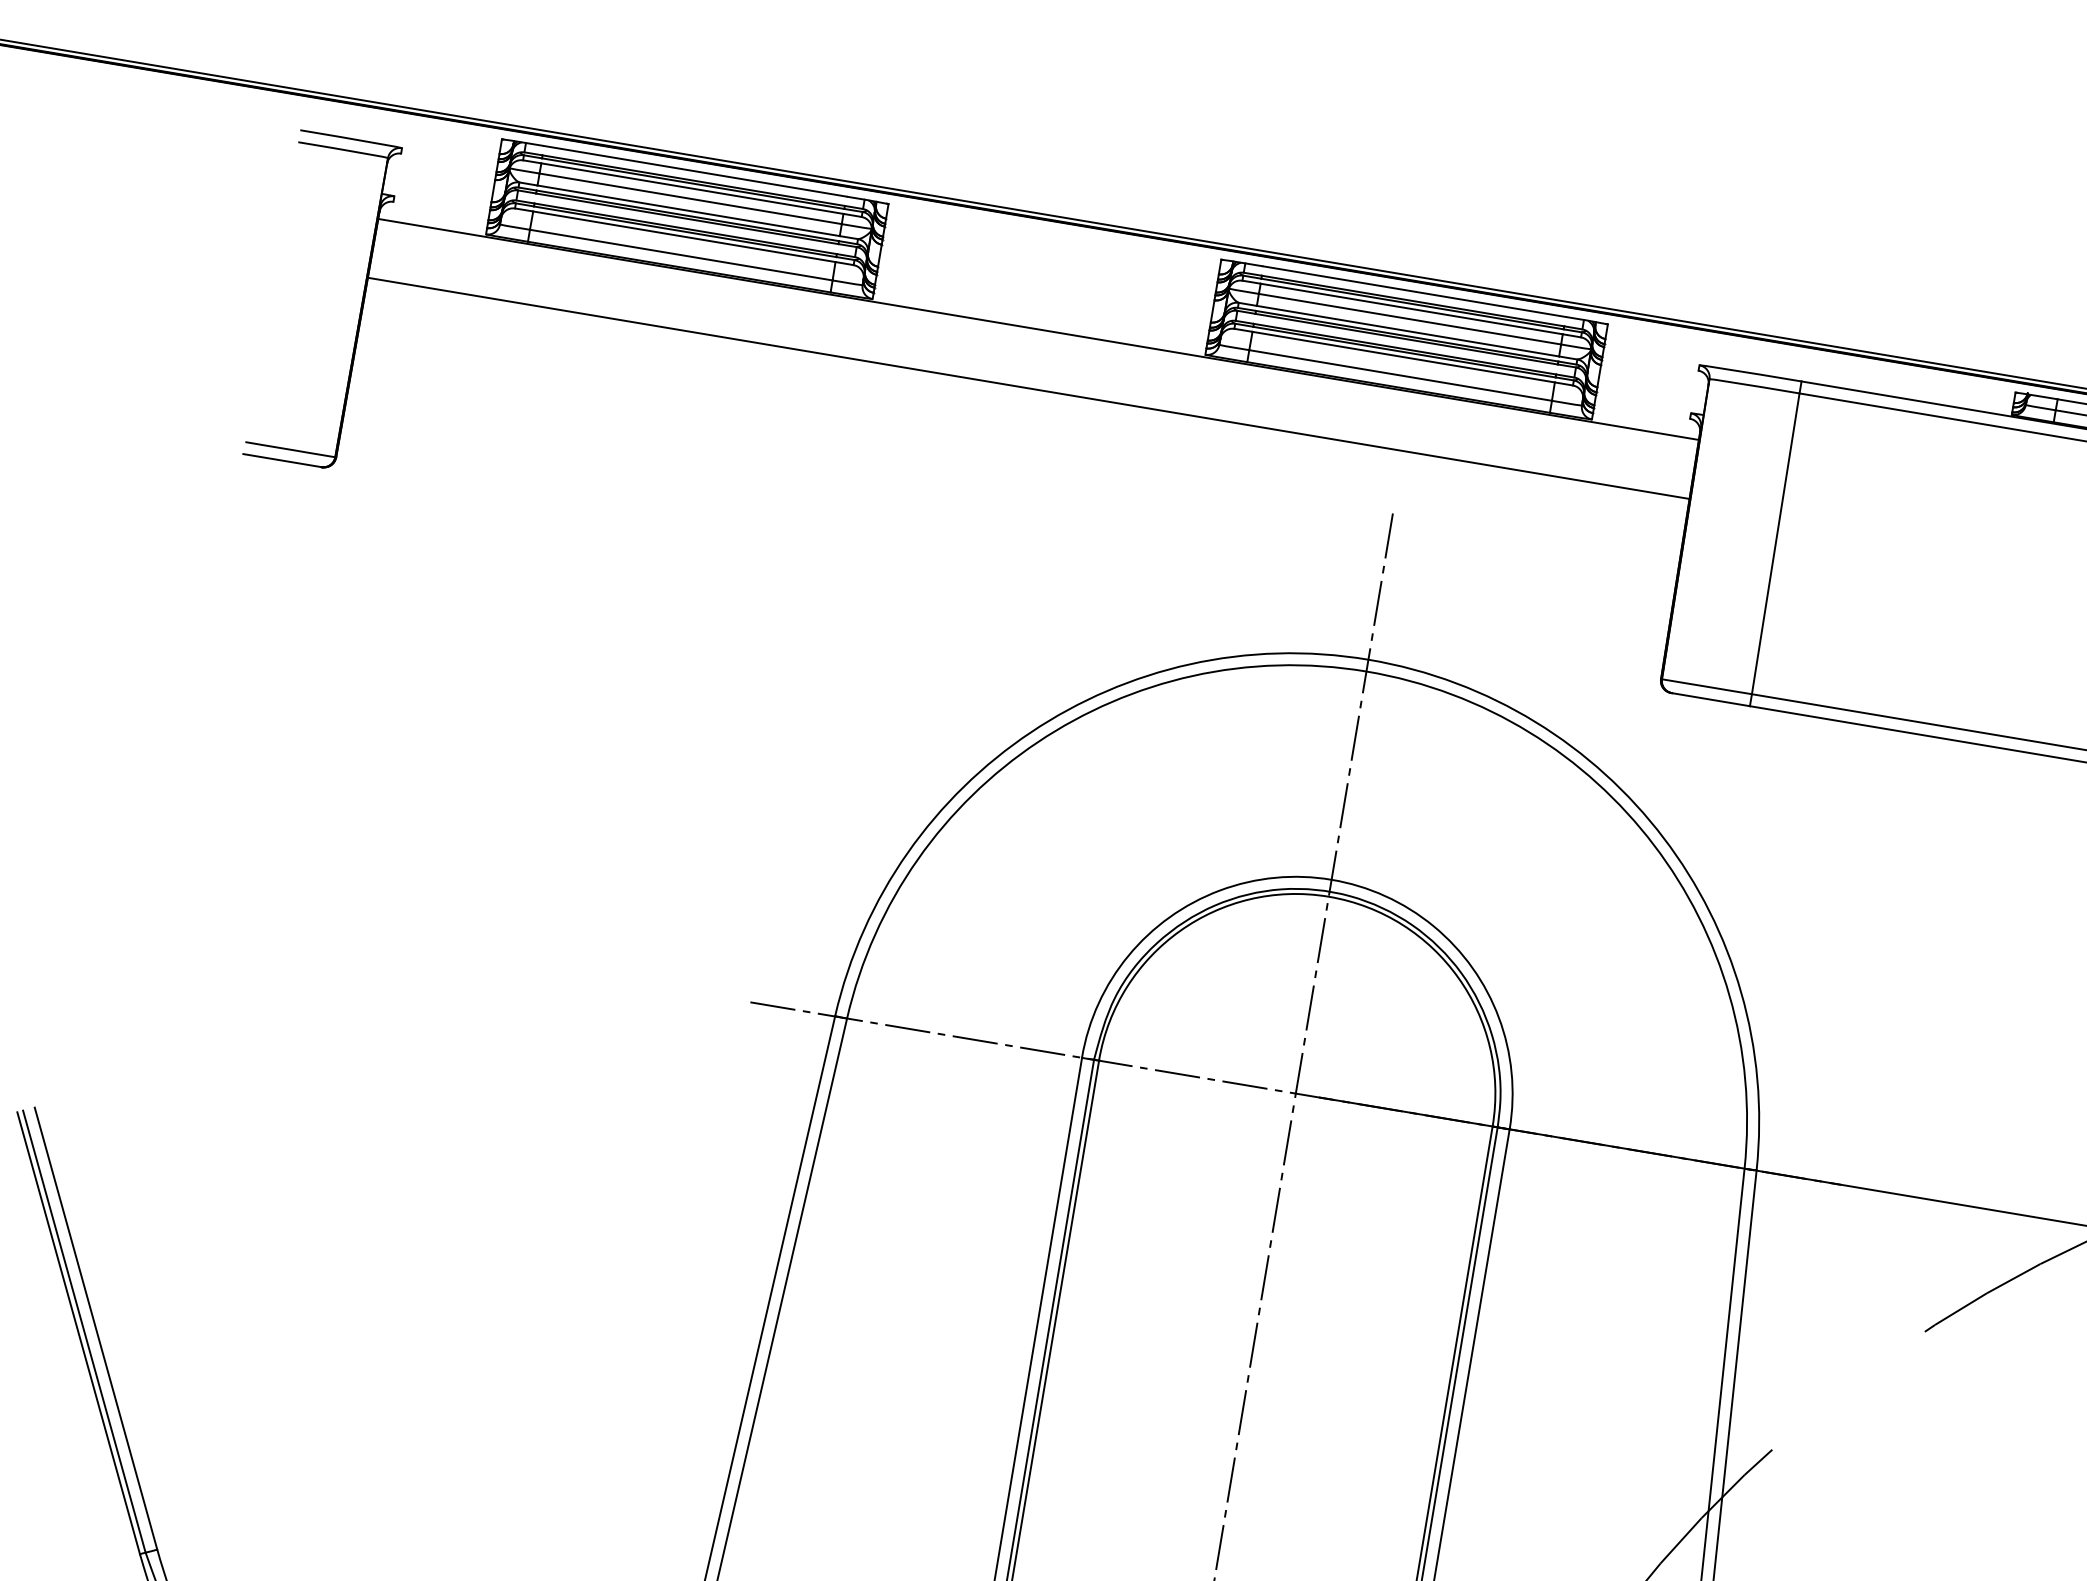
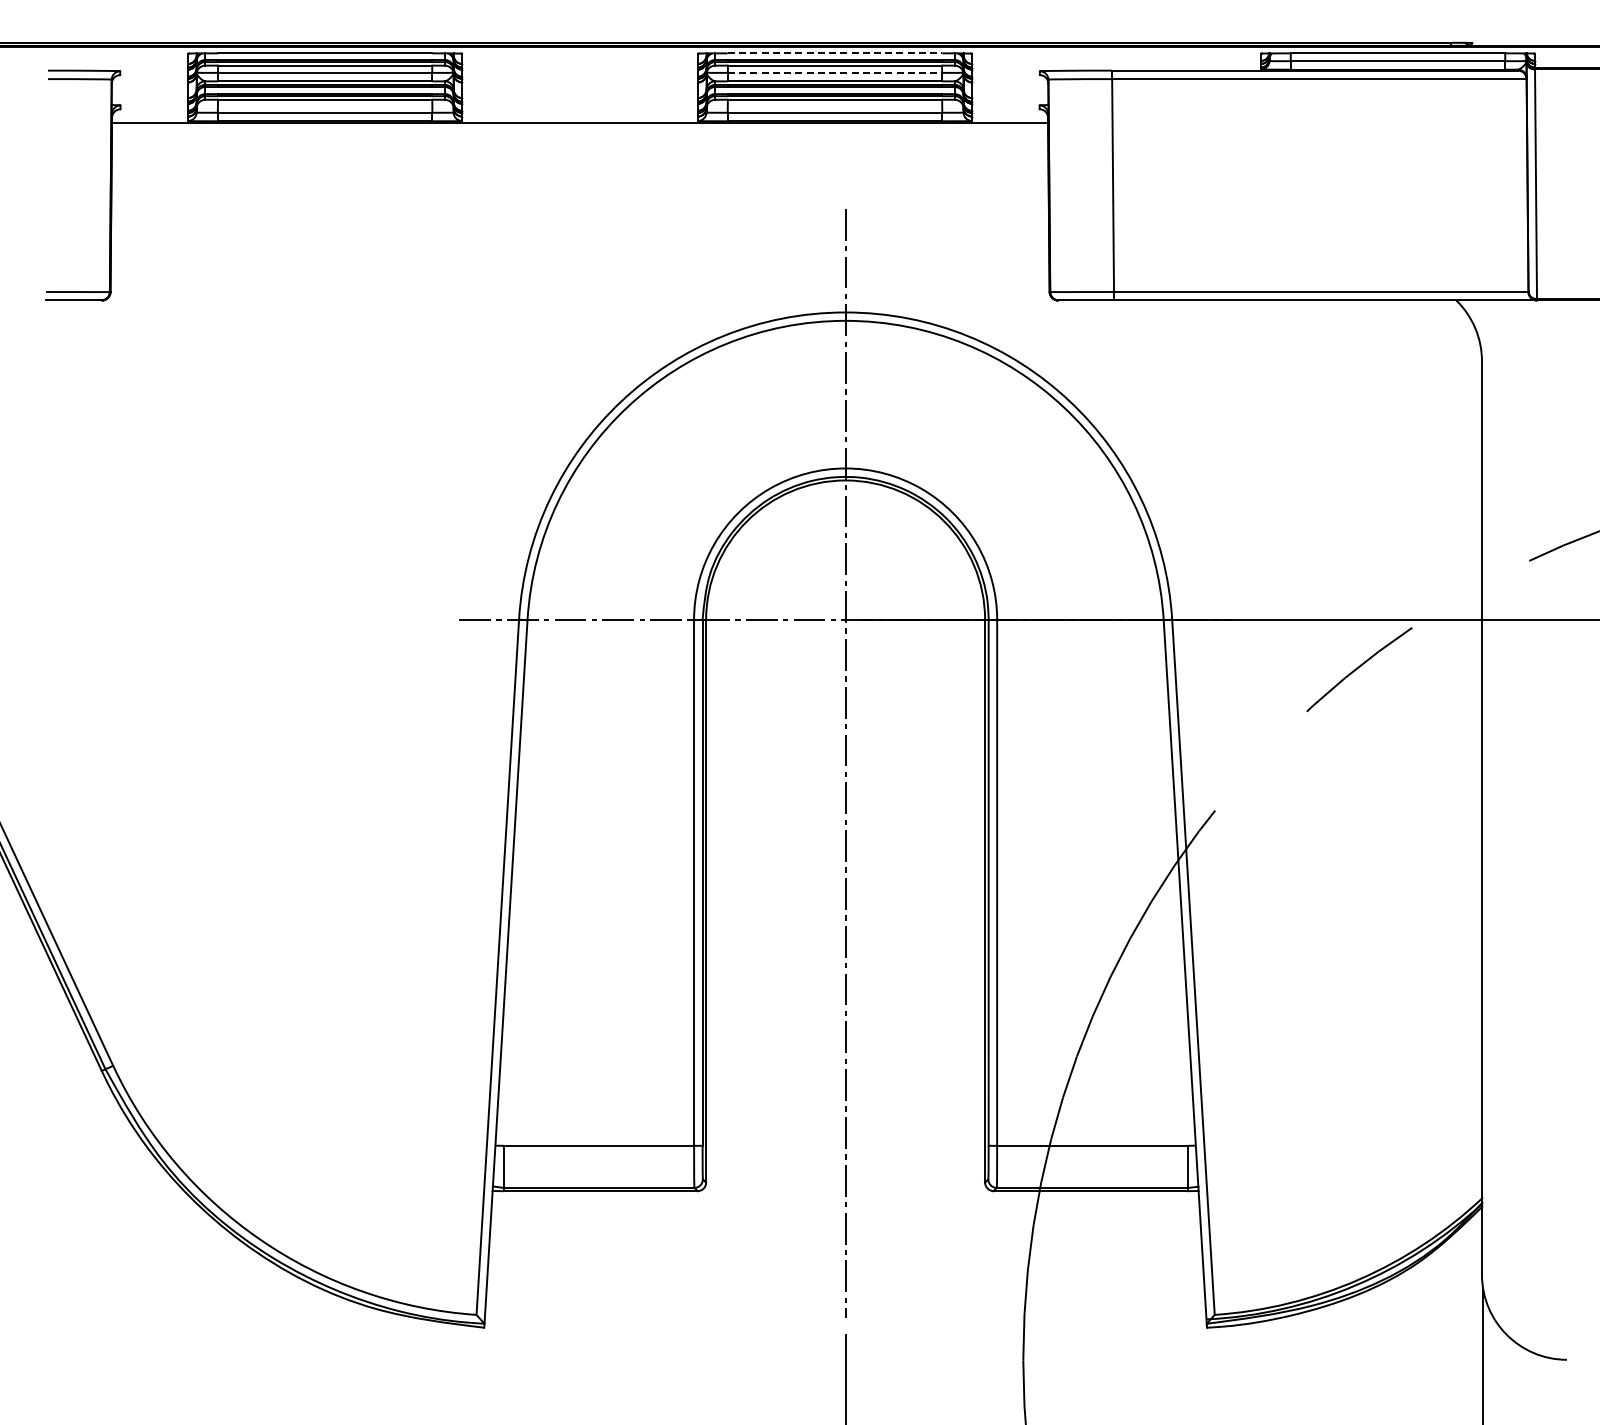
line: (1415, 291) -> (835, 53), solid -> dashed
line: (1410, 318) -> (835, 72), solid -> dashed
line: (1027, 388) -> (579, 164), removed

